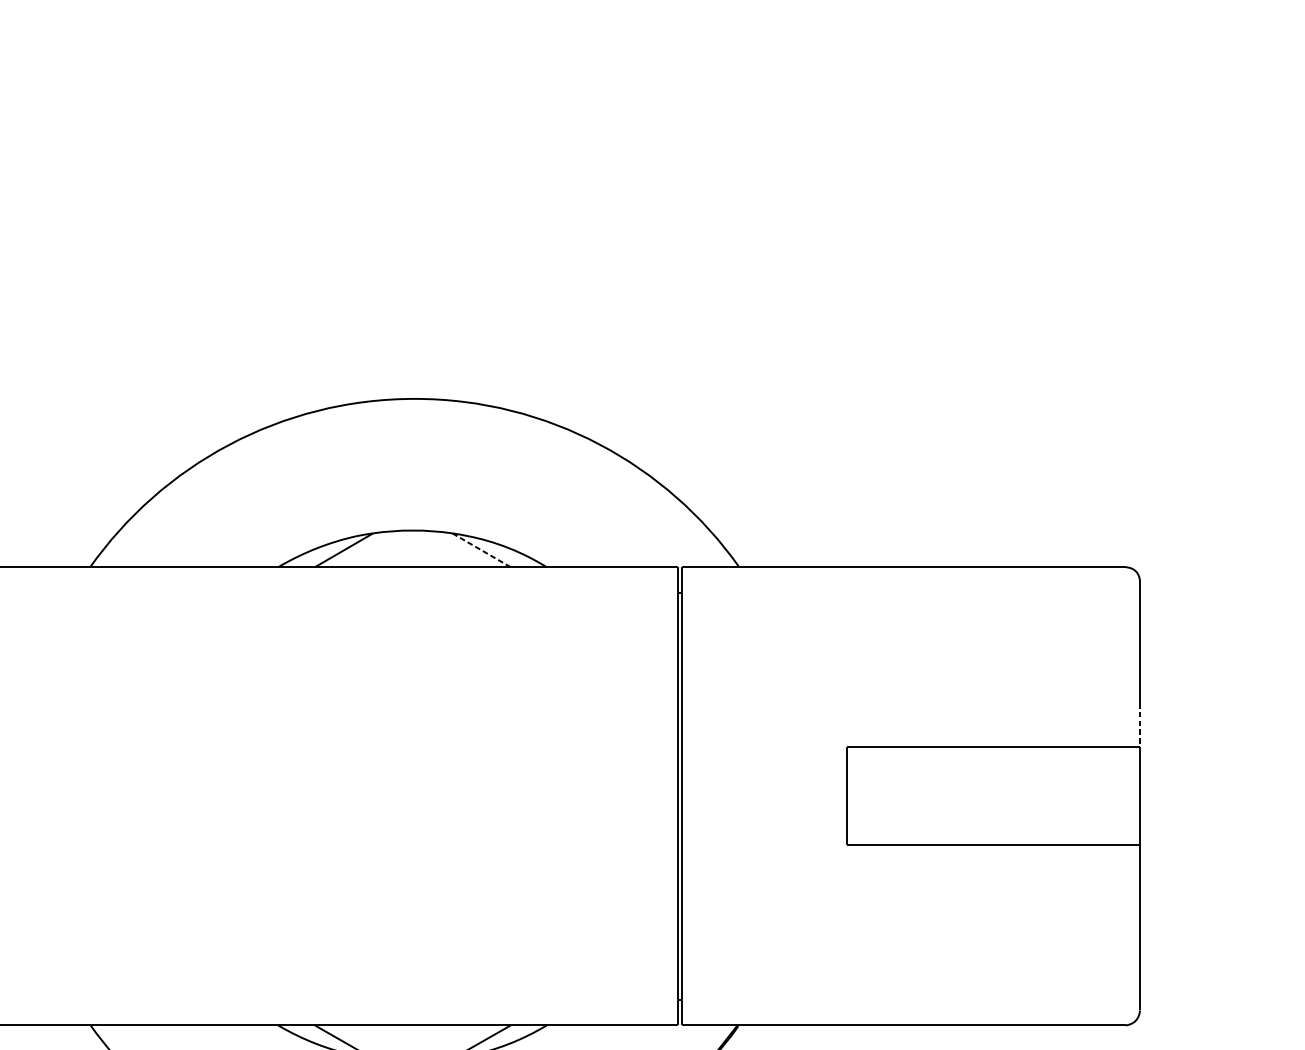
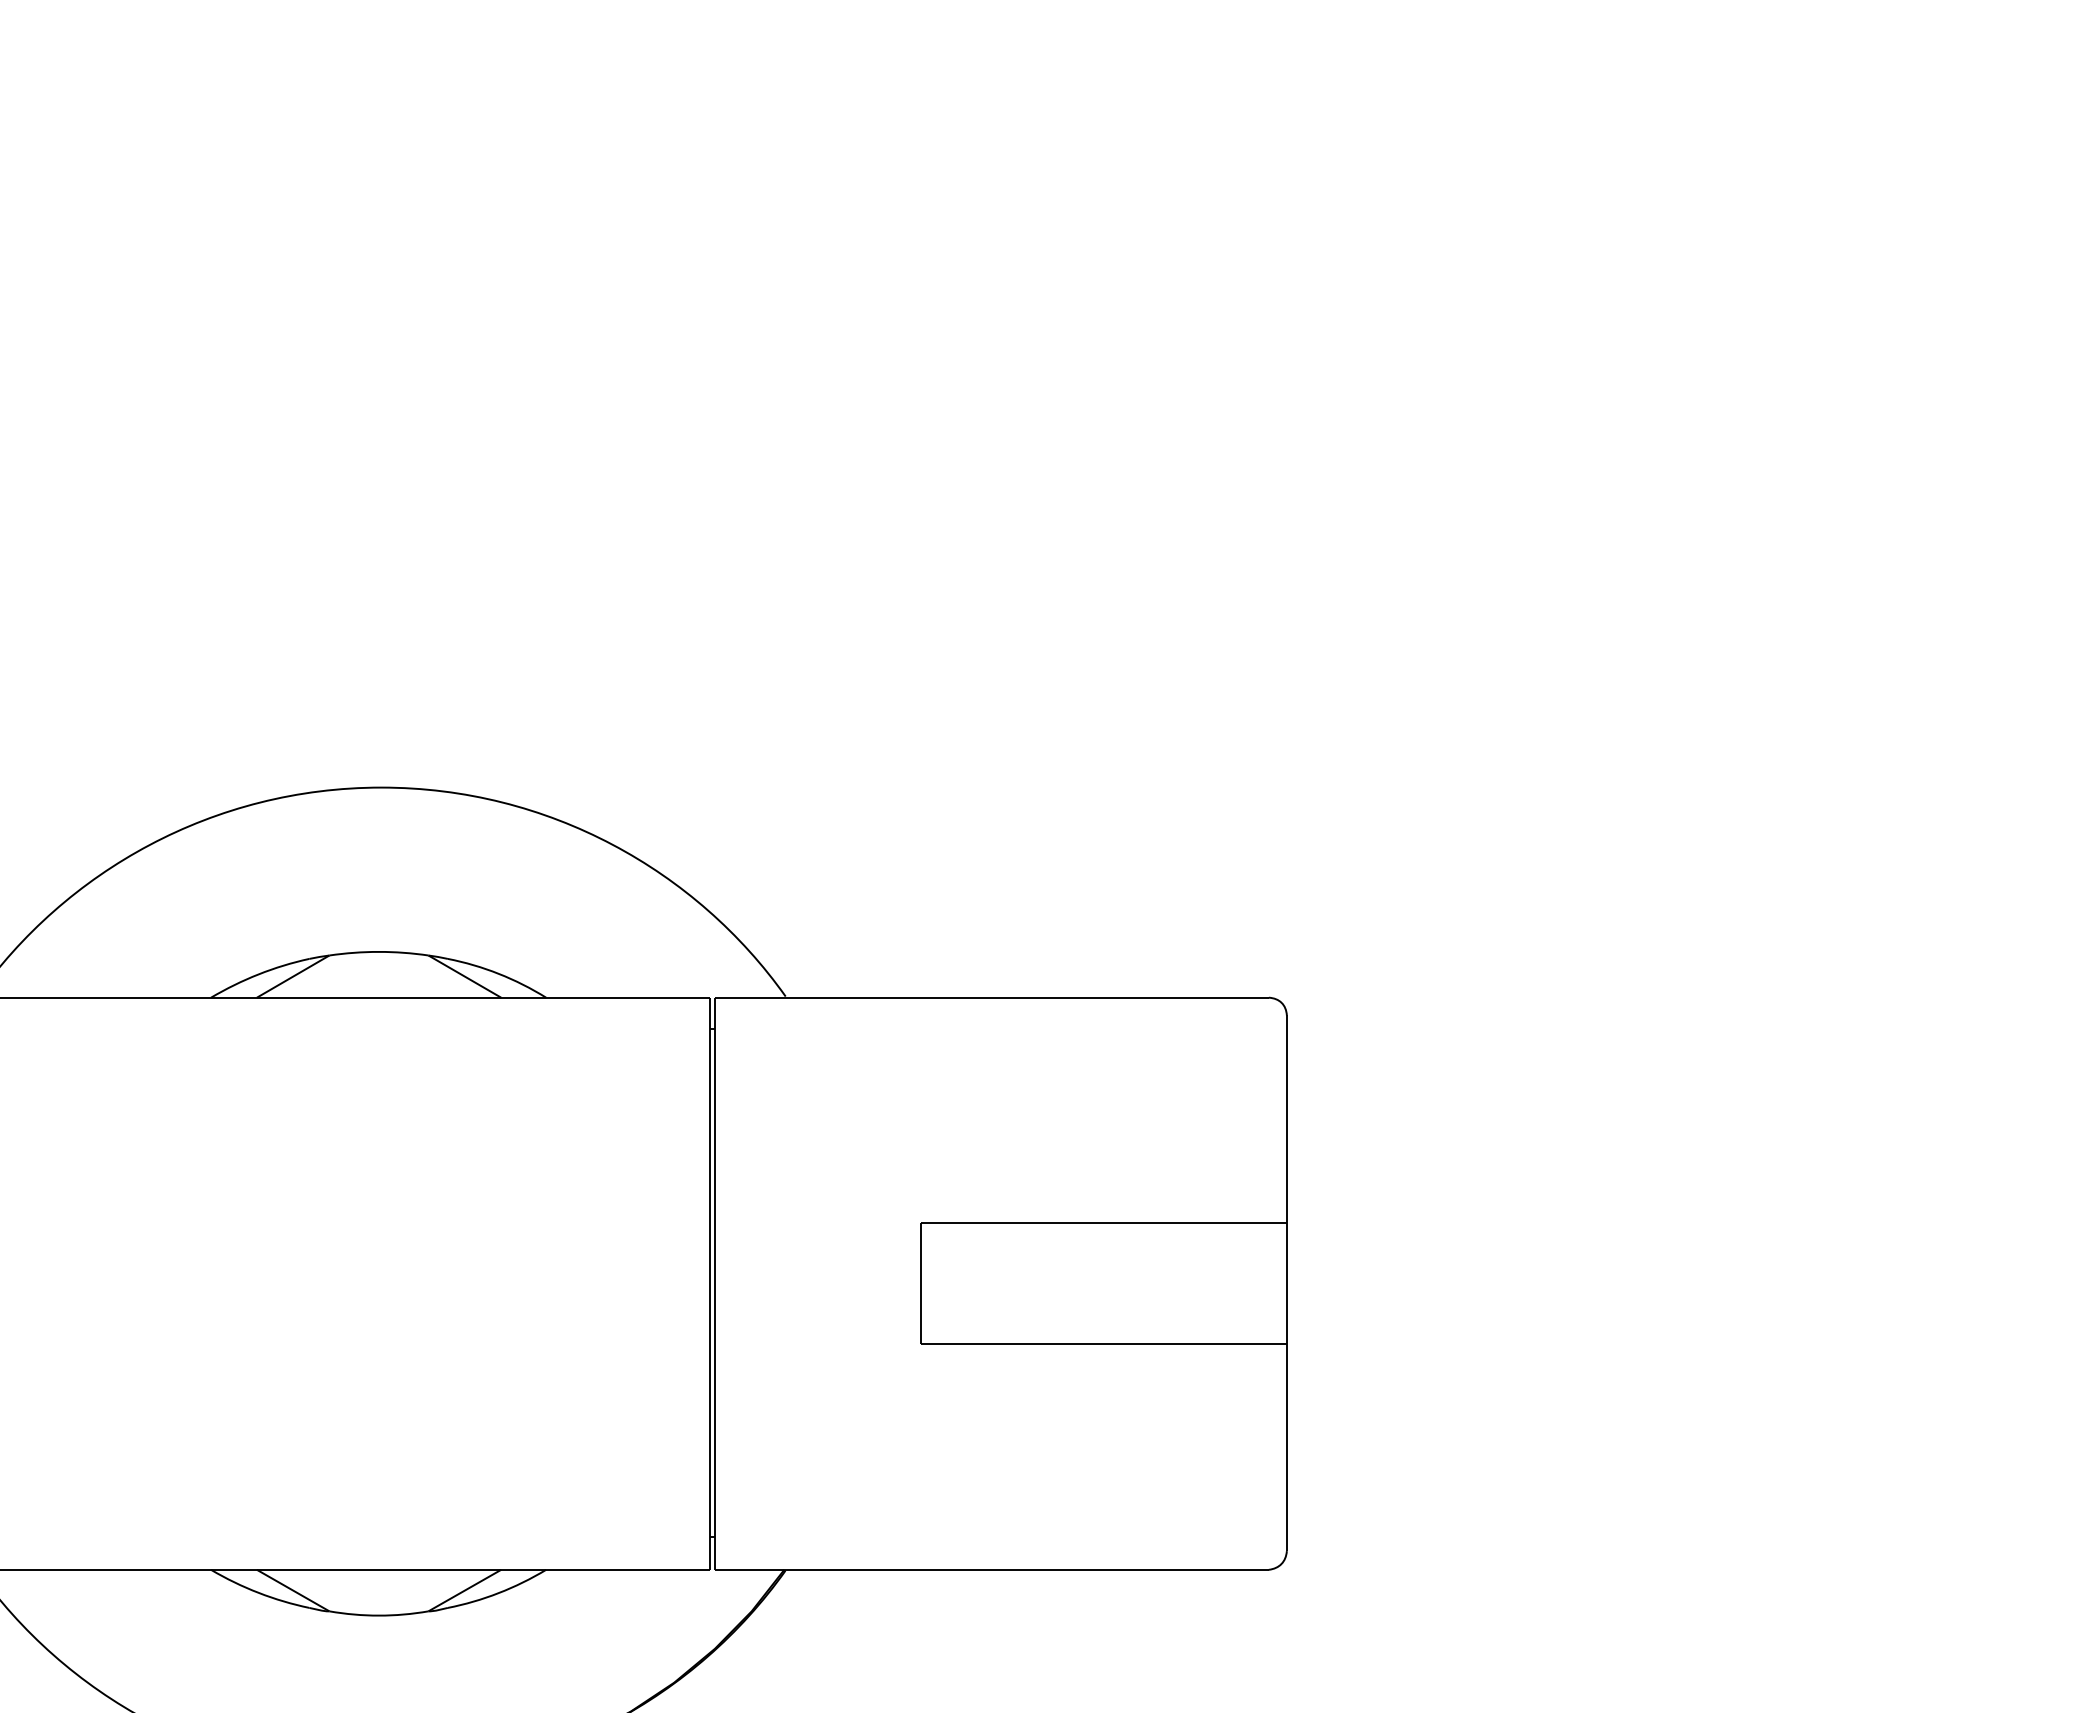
line: (482, 550) -> (465, 976), dashed -> solid
line: (1139, 727) -> (1286, 1197), dashed -> solid

